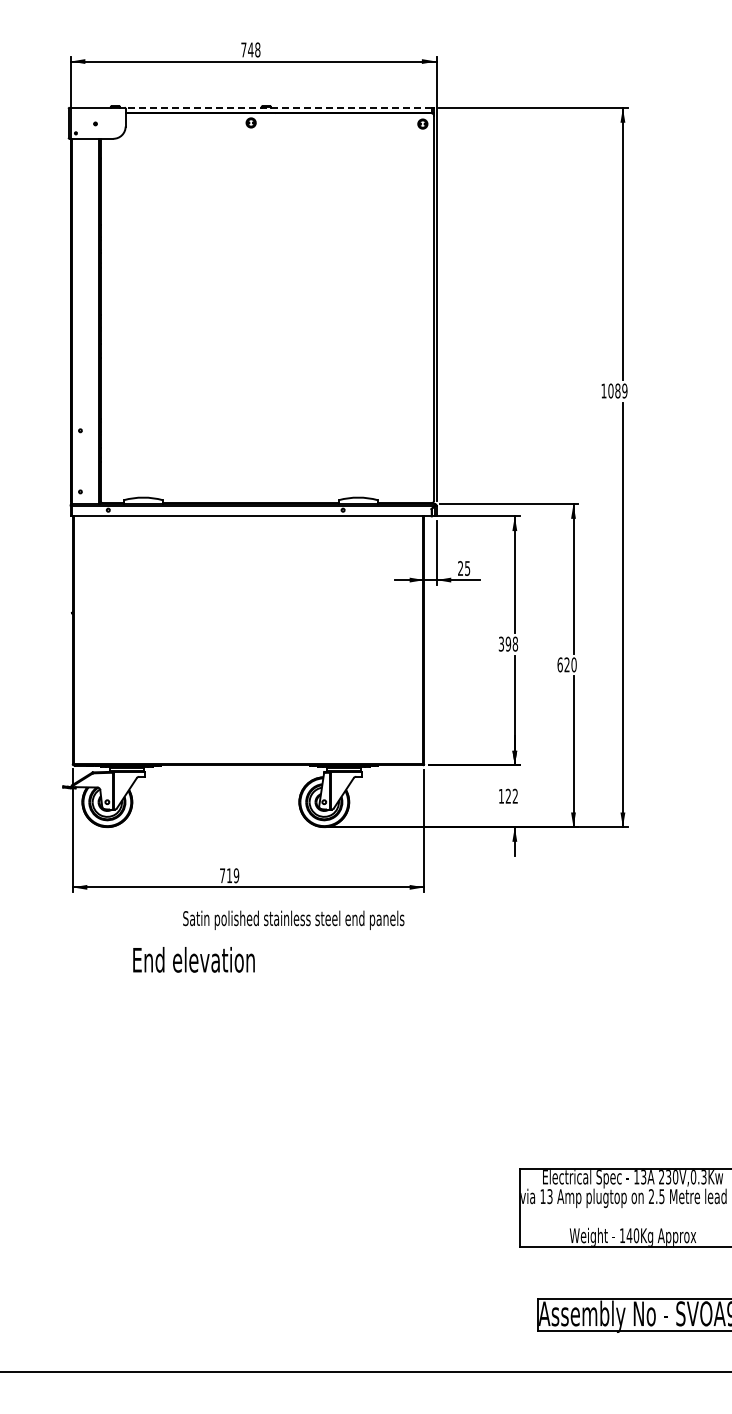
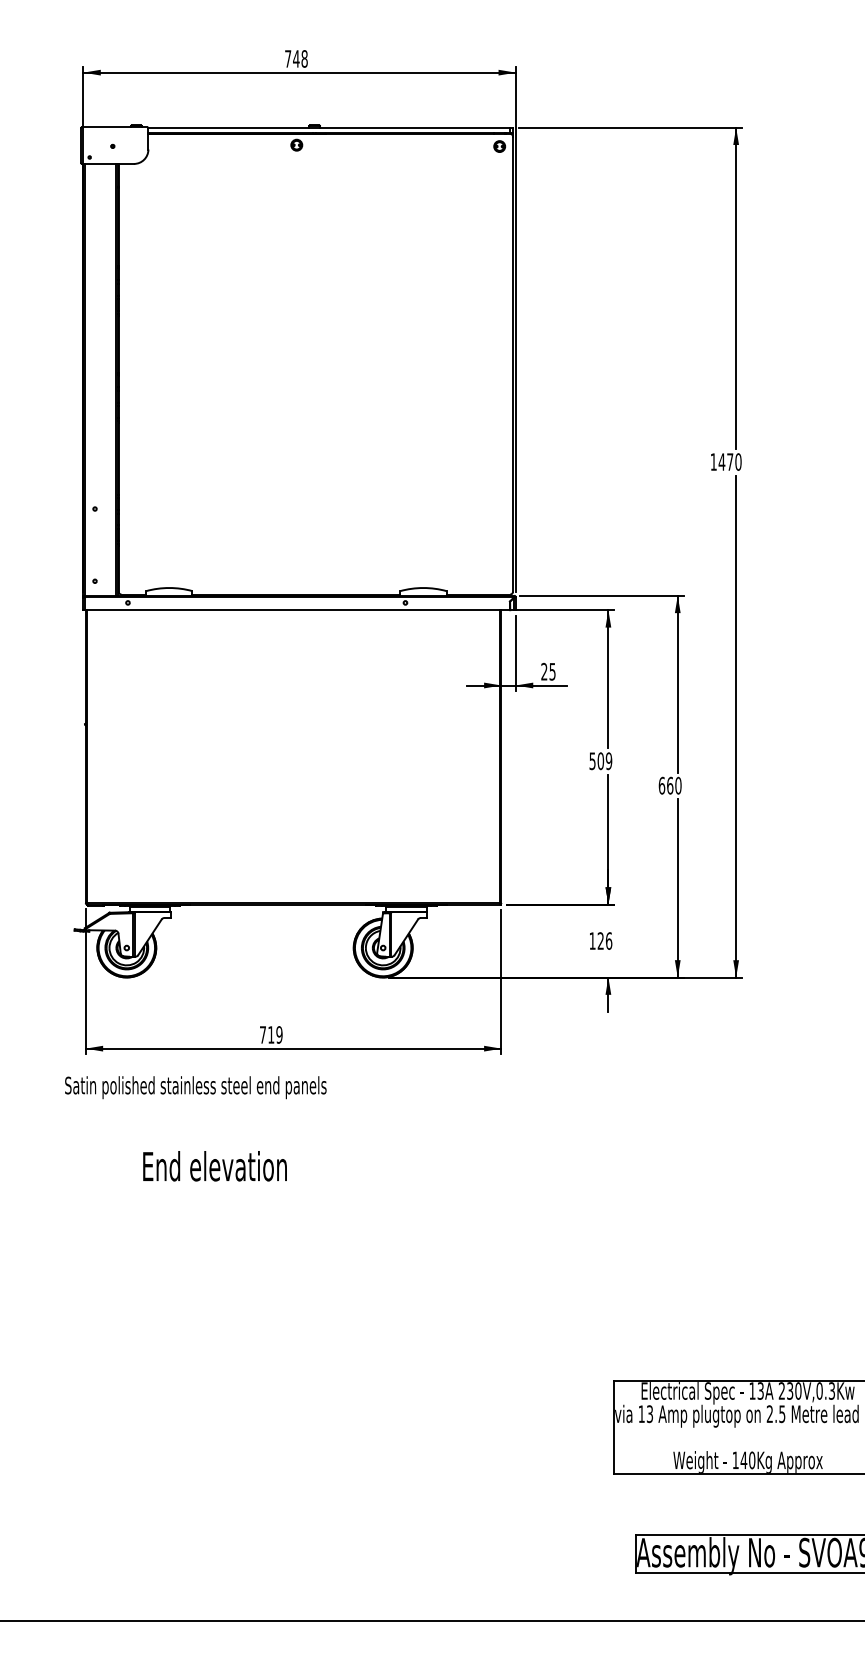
line: (278, 108) -> (329, 128), dashed -> solid
text: (617, 390) -> (729, 461), 1089 -> 1470
text: (508, 643) -> (600, 760), 398 -> 509
text: (566, 664) -> (669, 785), 620 -> 660
text: (515, 795) -> (609, 940), 122 -> 126
text: (293, 919) -> (195, 1086), moved
text: (193, 959) -> (214, 1165), moved

